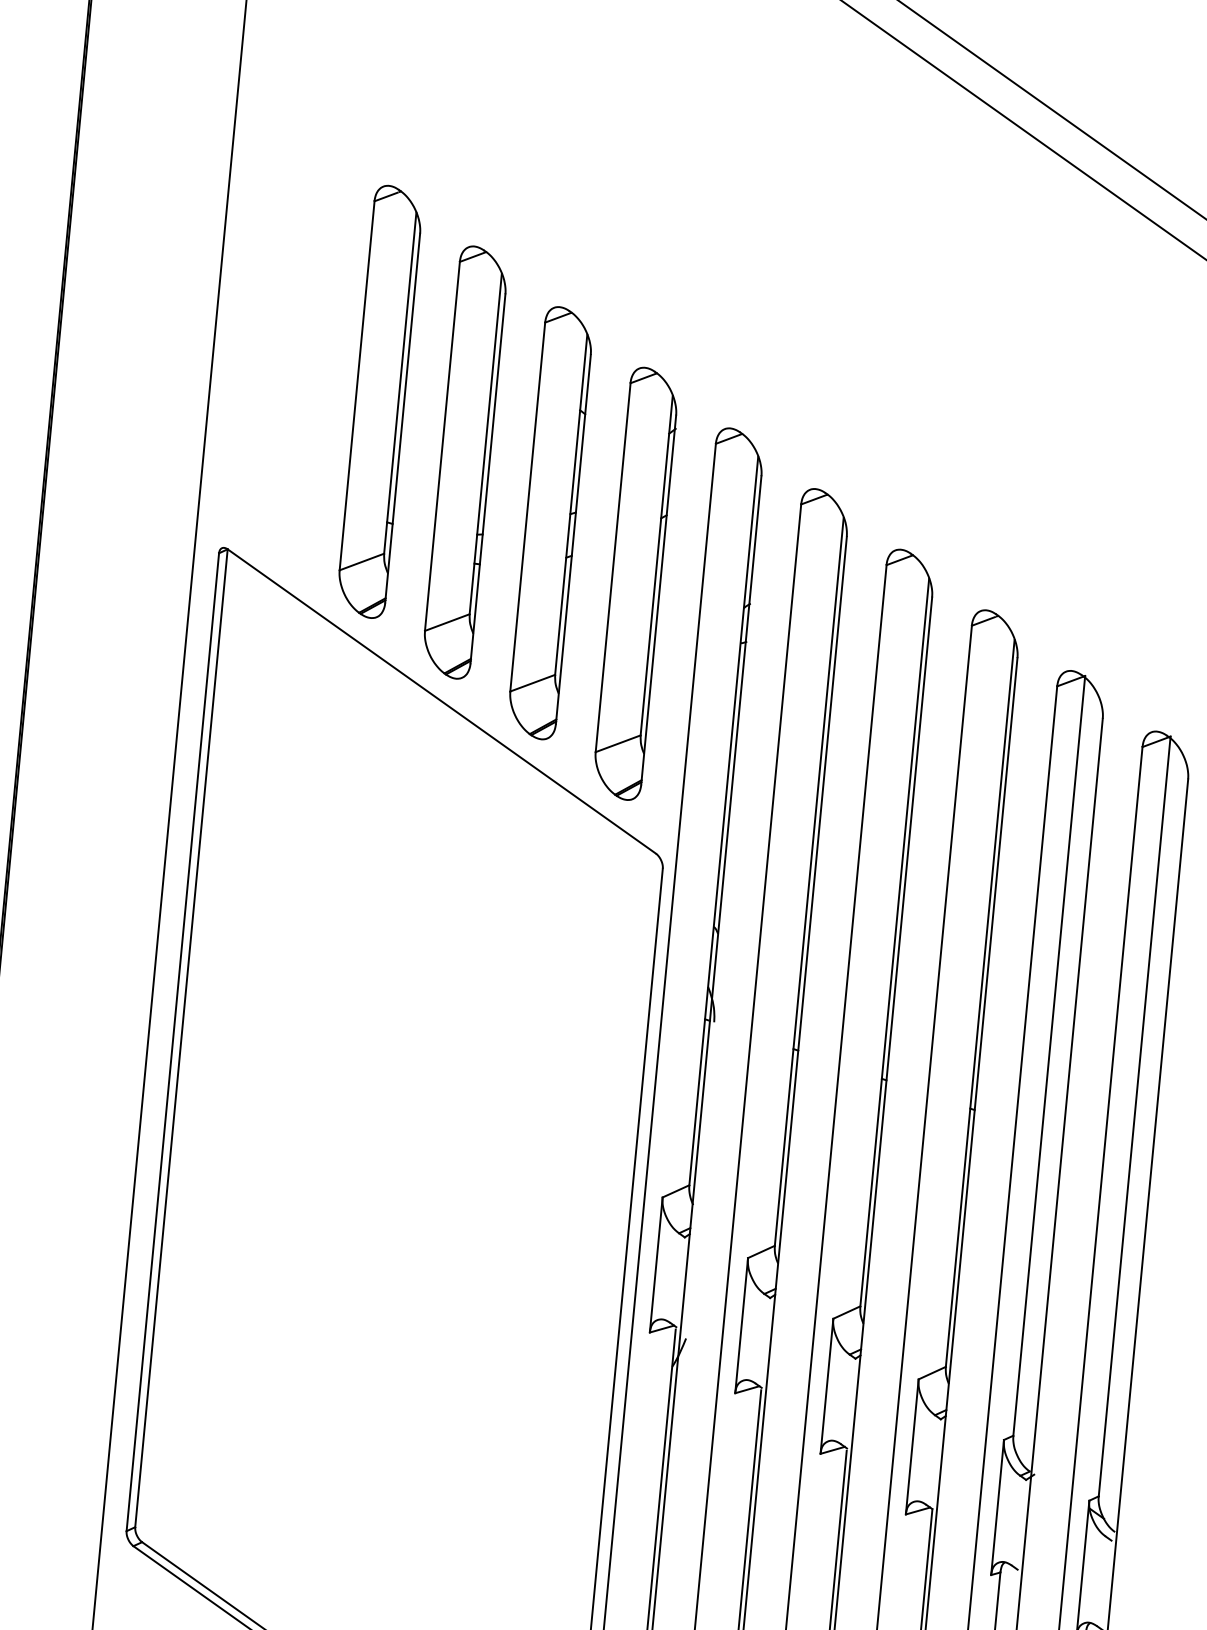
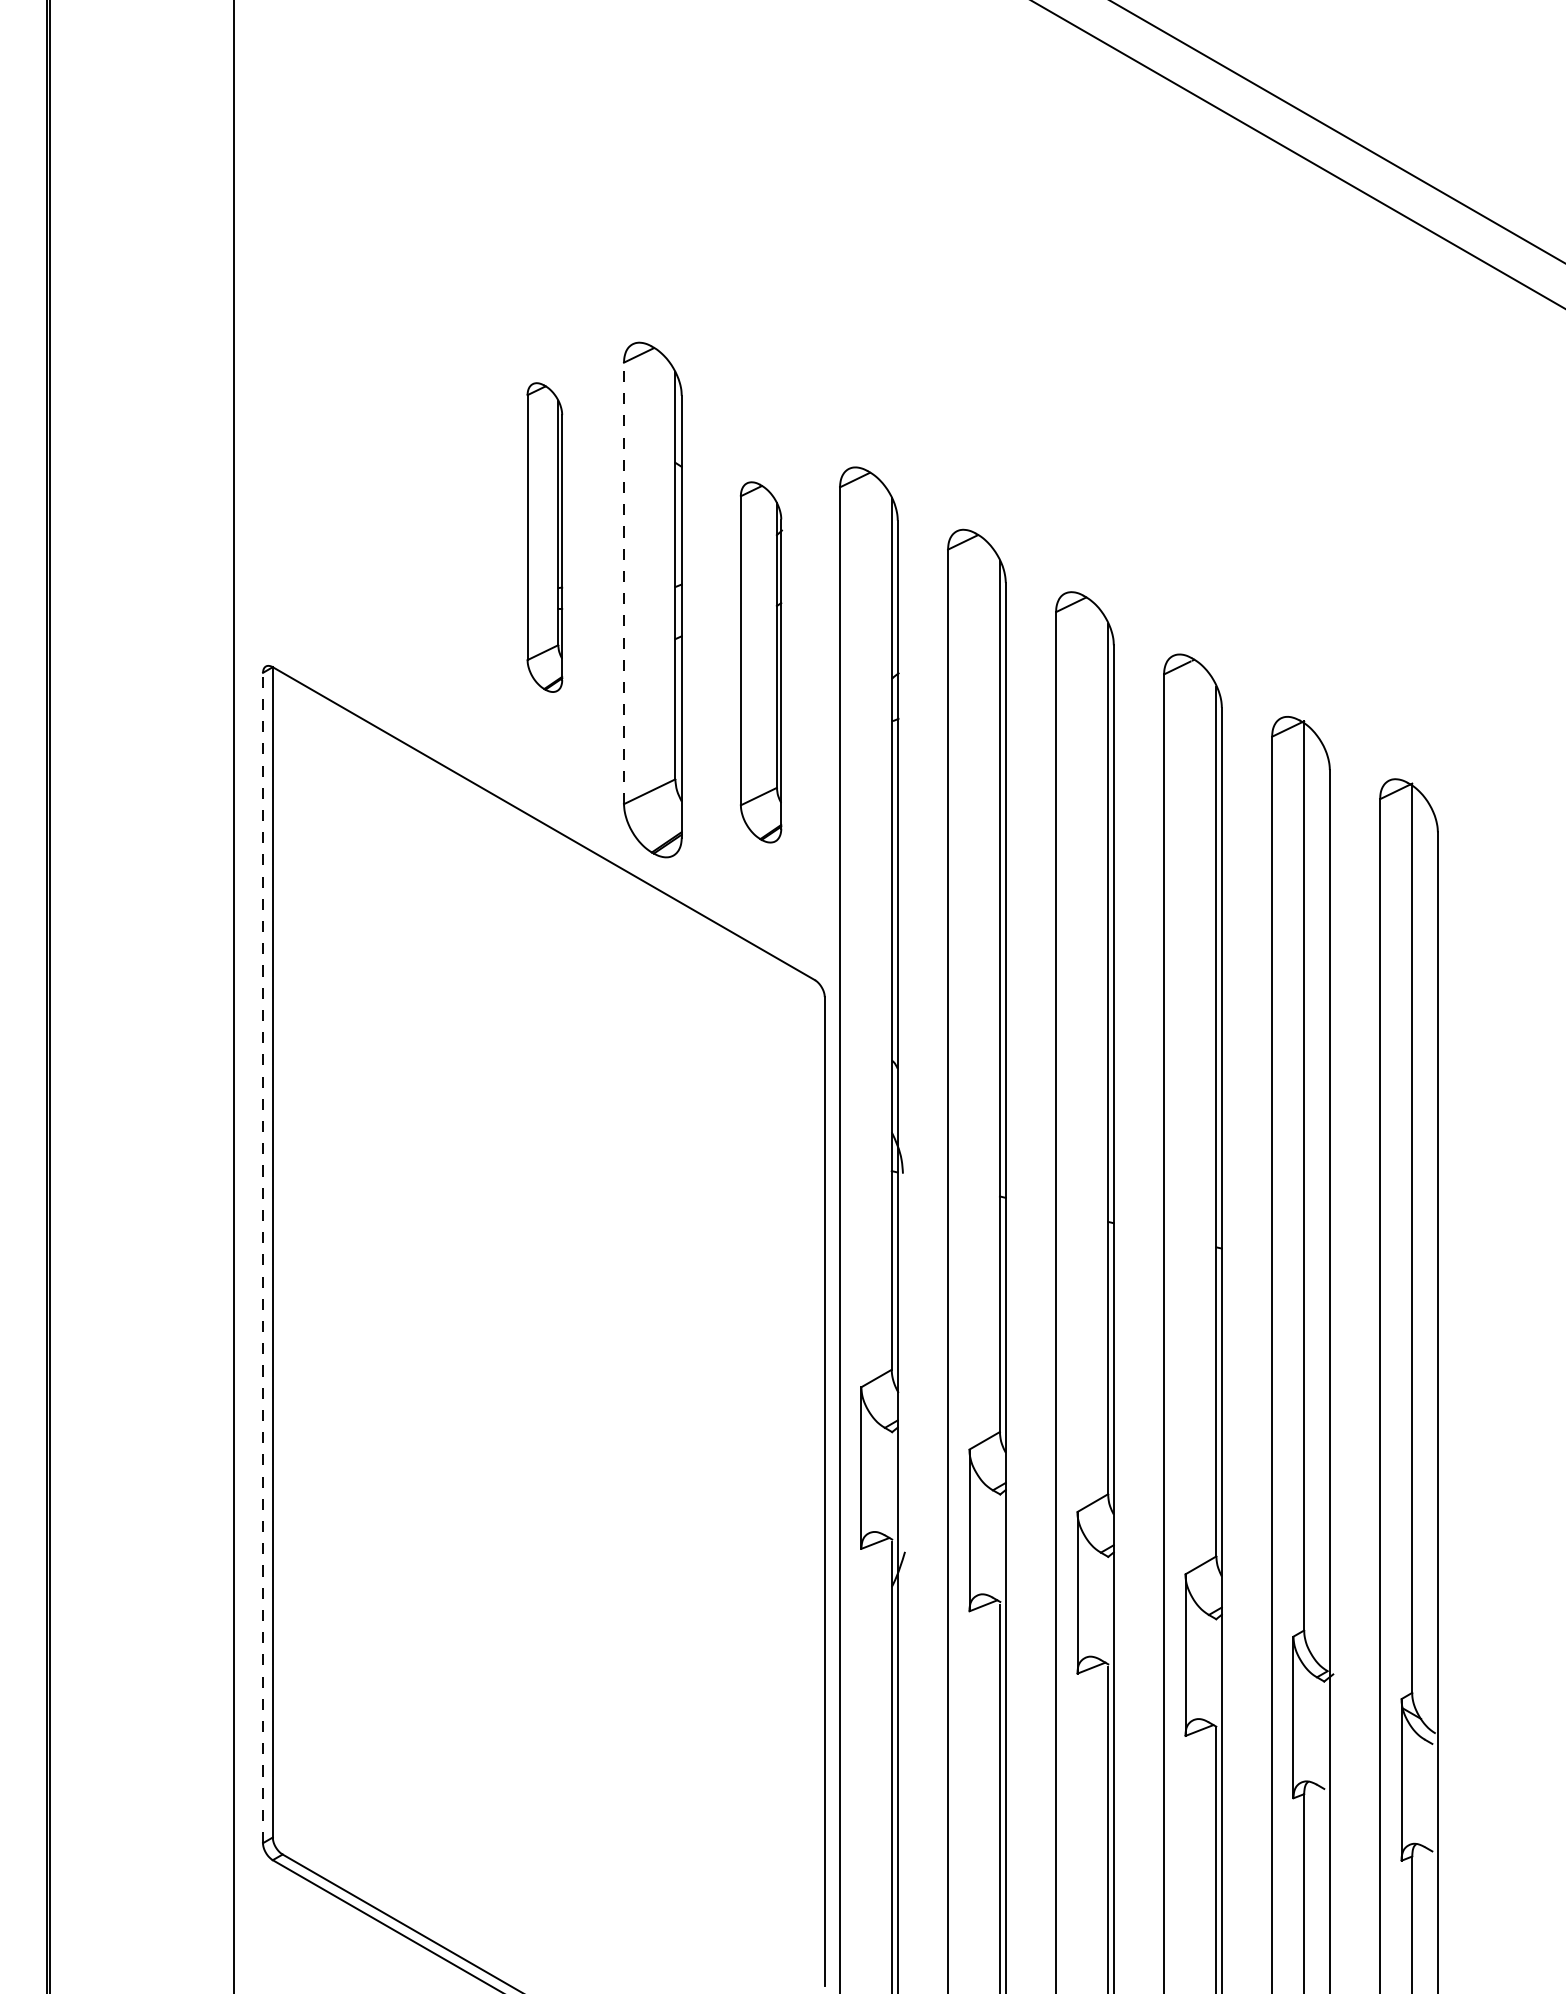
part: (379, 402) -> (436, 475), removed
part: (464, 462) -> (544, 537), size x0.6
line: (527, 507) -> (623, 583), solid -> dashed
part: (636, 584) -> (761, 662), size x0.7
line: (173, 1041) -> (263, 1257), solid -> dashed

